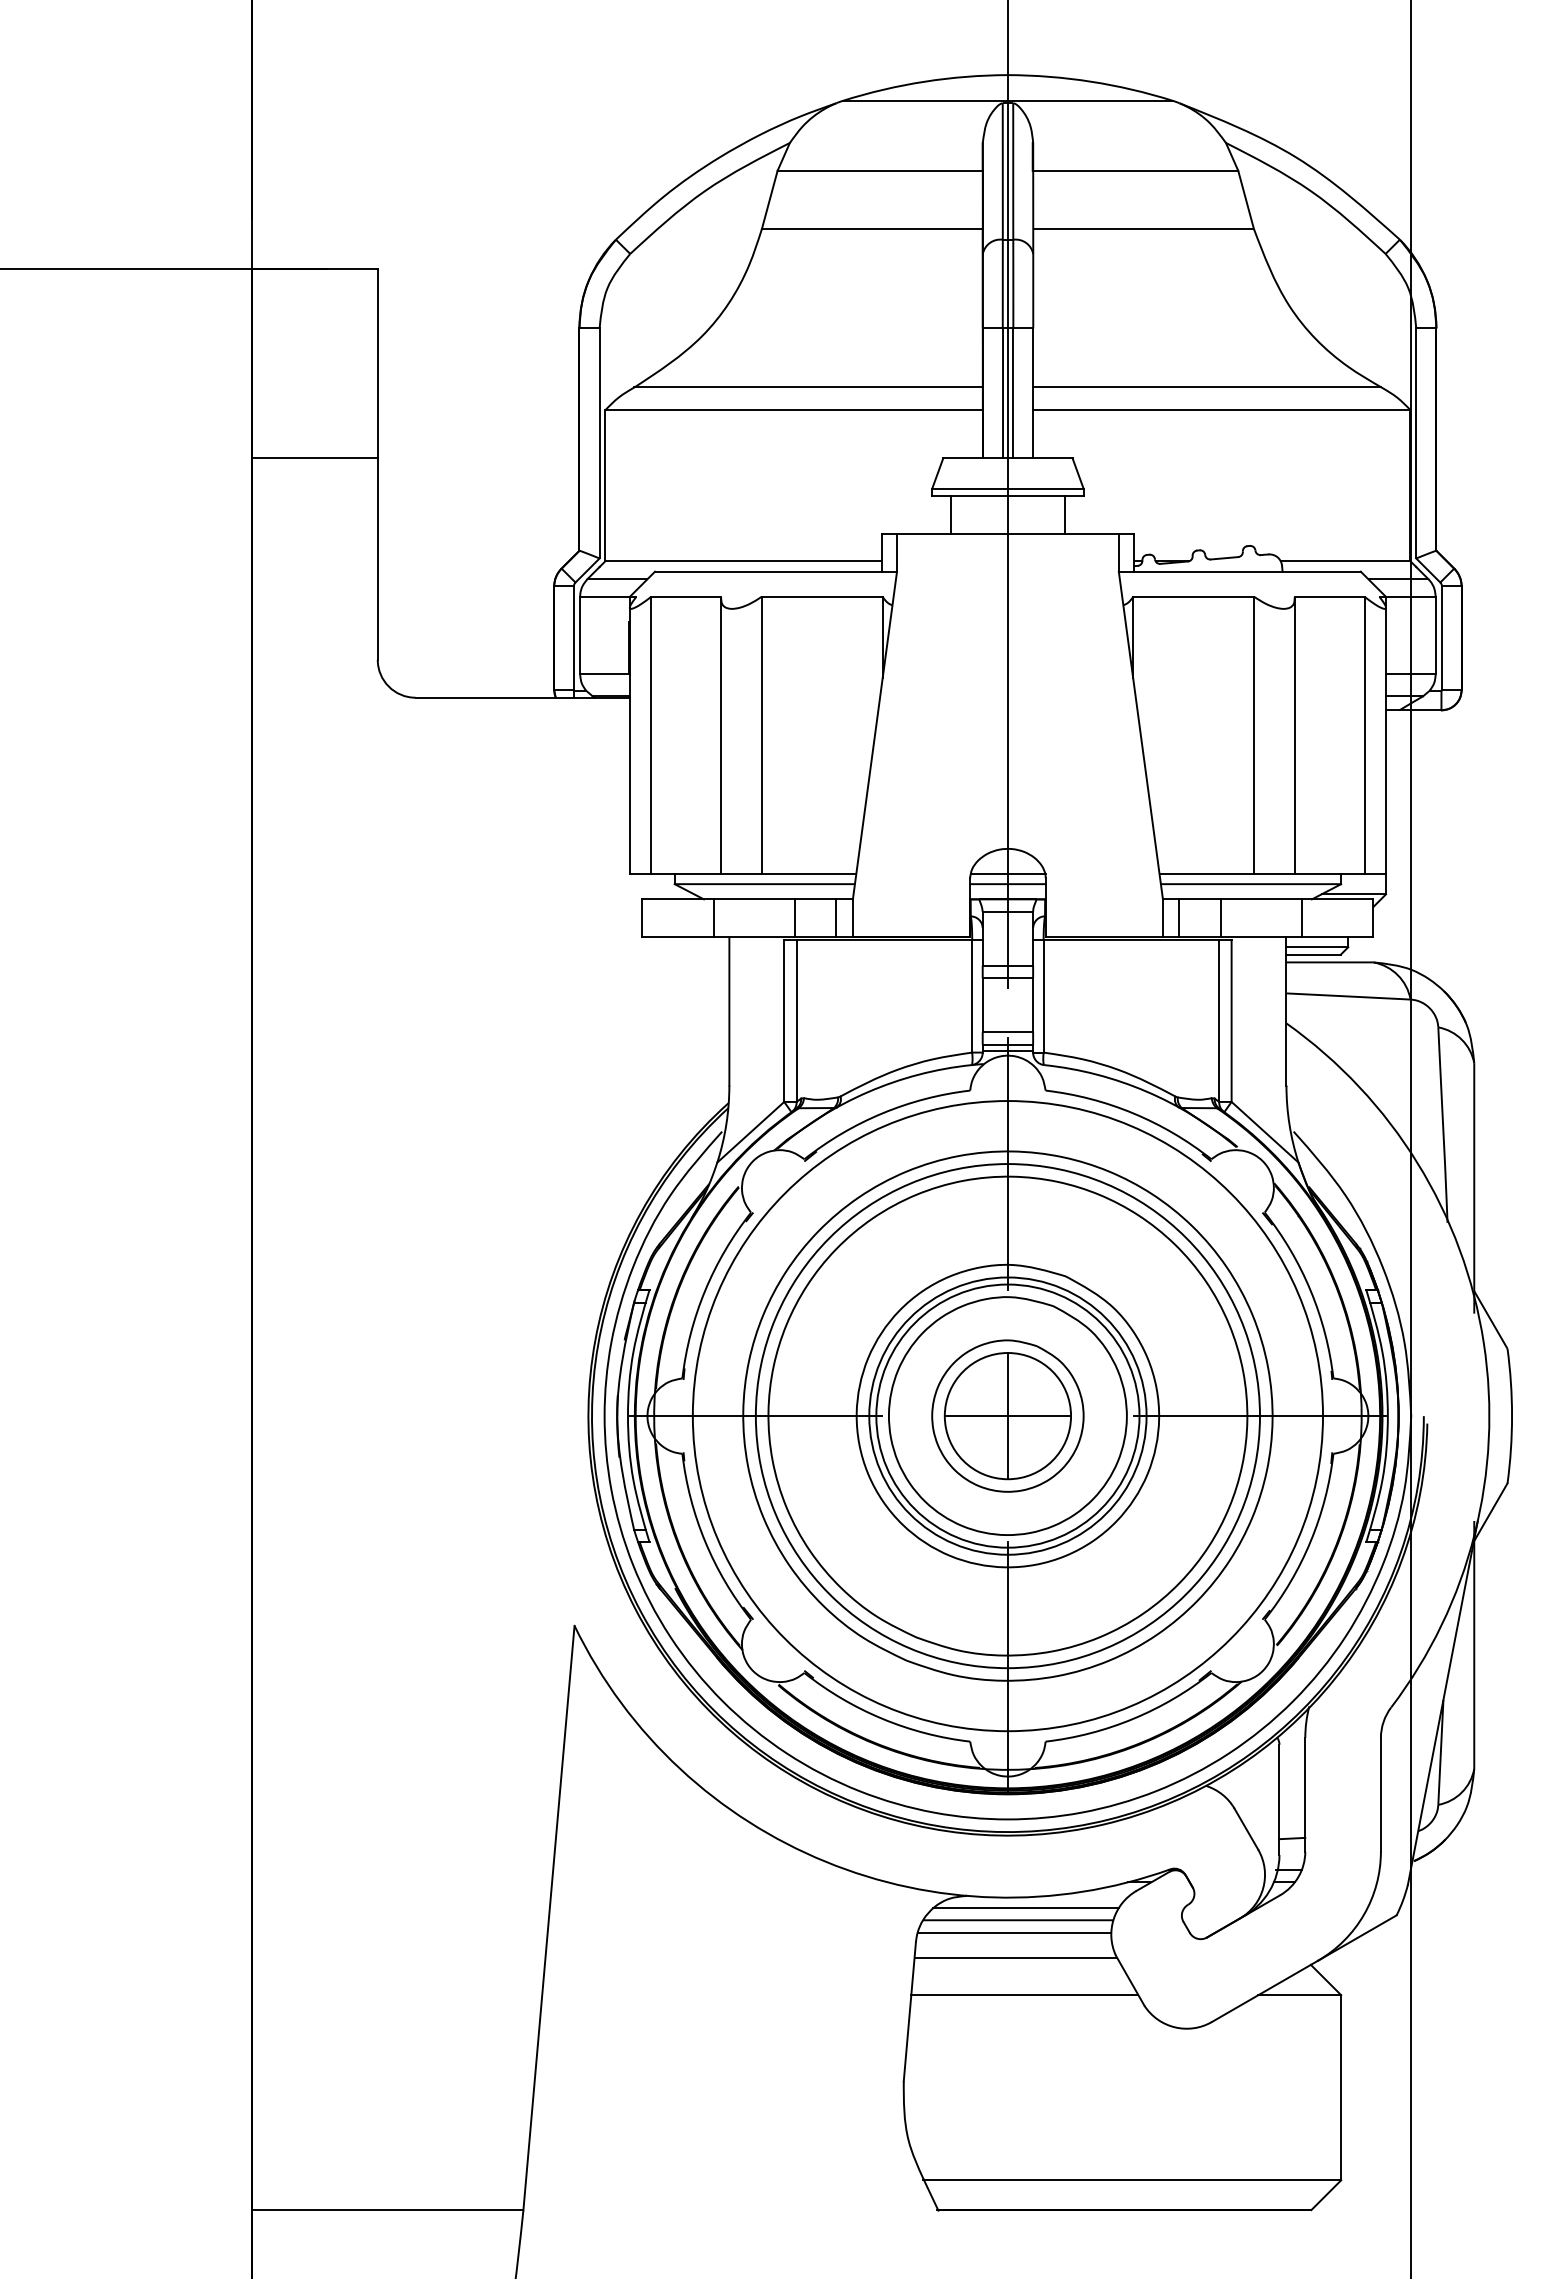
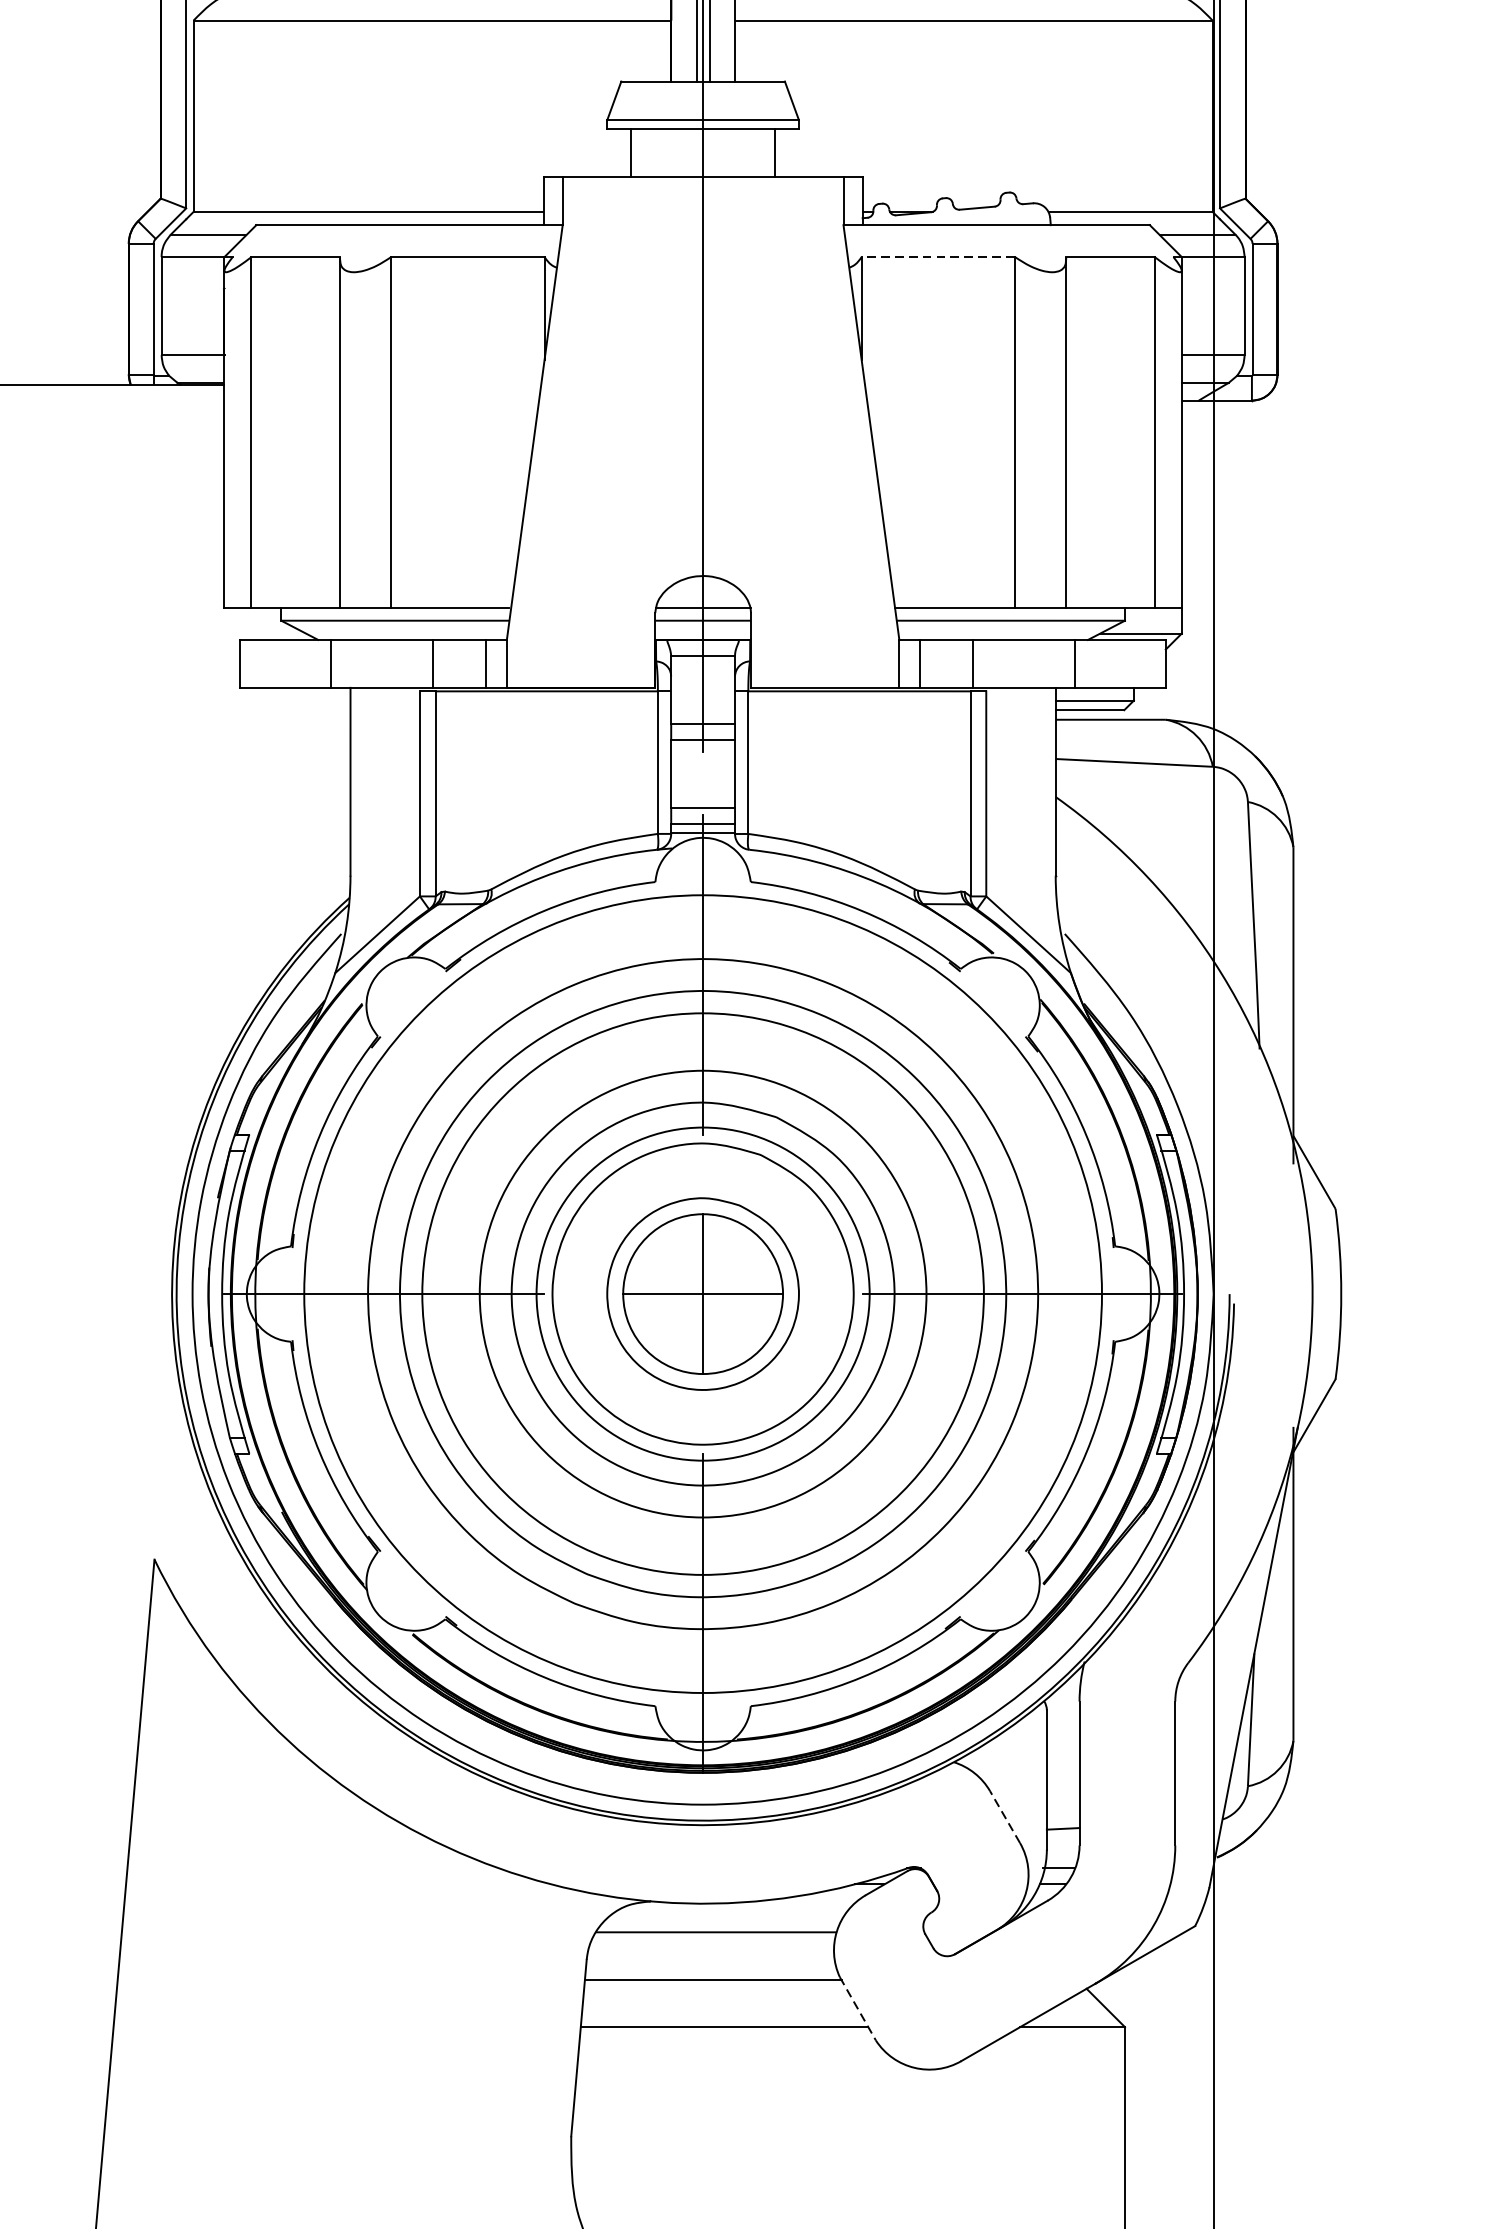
line: (1193, 596) -> (938, 256), solid -> dashed
circle: (1007, 1415) -> (702, 1293), size x1.6
circle: (1007, 1416) -> (702, 1294), size x0.7
line: (1246, 1829) -> (1005, 1817), solid -> dashed
line: (1026, 1907) -> (726, 1916), removed
line: (1014, 1932) -> (711, 1947), removed
line: (1130, 1980) -> (858, 2008), solid -> dashed

